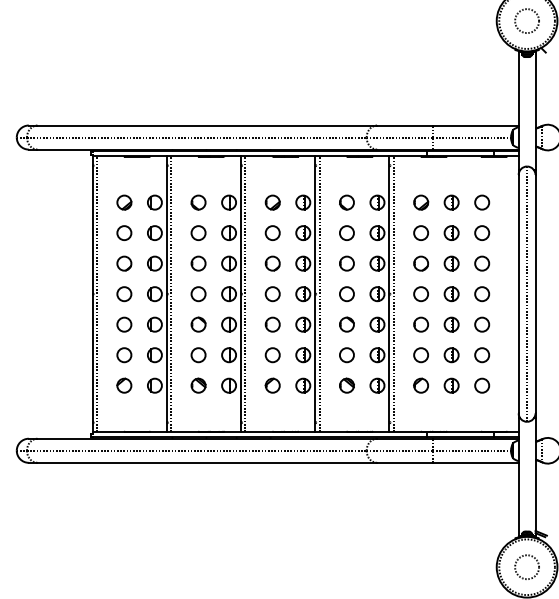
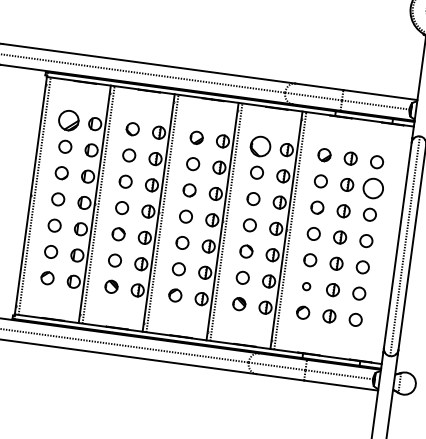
part: (124, 202) -> (69, 120), size x1.6
circle: (346, 202) -> (260, 146), size x1.6
circle: (482, 232) -> (373, 187), size x1.6
circle: (420, 355) -> (306, 286), size x0.6

